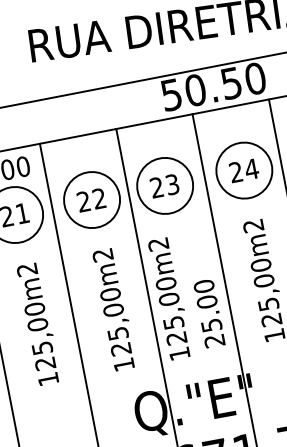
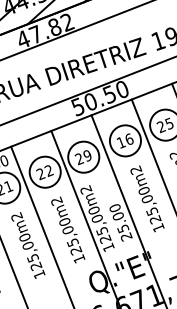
text: (242, 169) -> (124, 140), 24 -> 16
text: (172, 184) -> (87, 155), 23 -> 29

